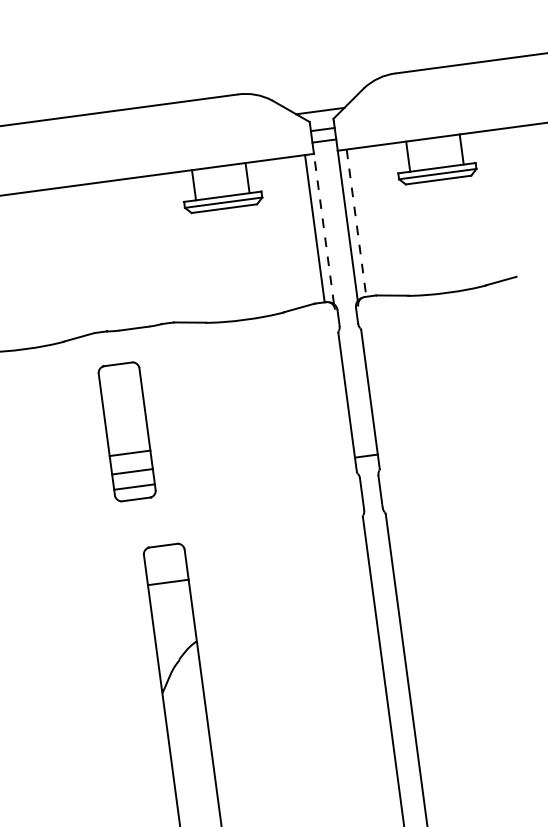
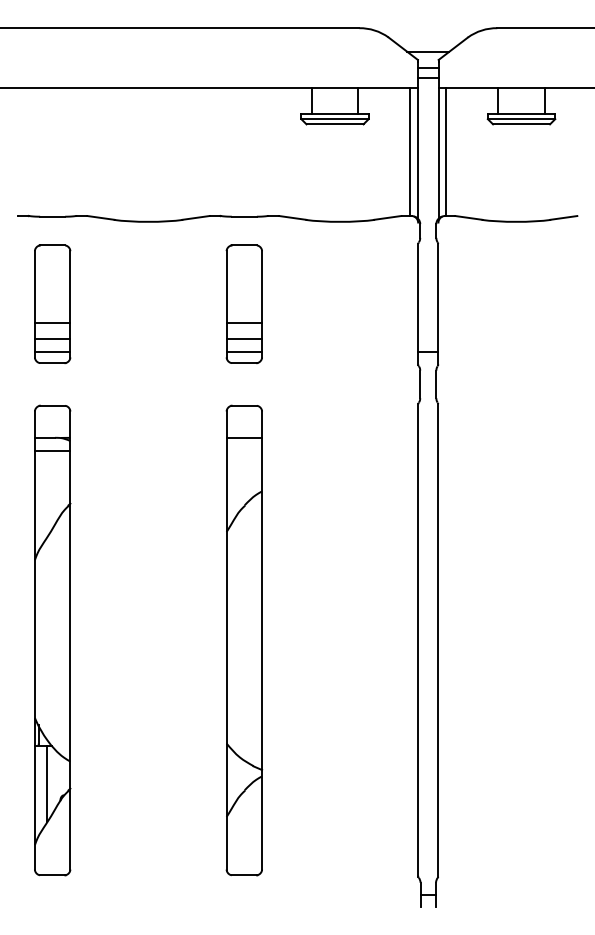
line: (356, 223) -> (446, 152), dashed -> solid
line: (323, 228) -> (417, 152), dashed -> solid
part: (126, 432) -> (243, 304), moved

